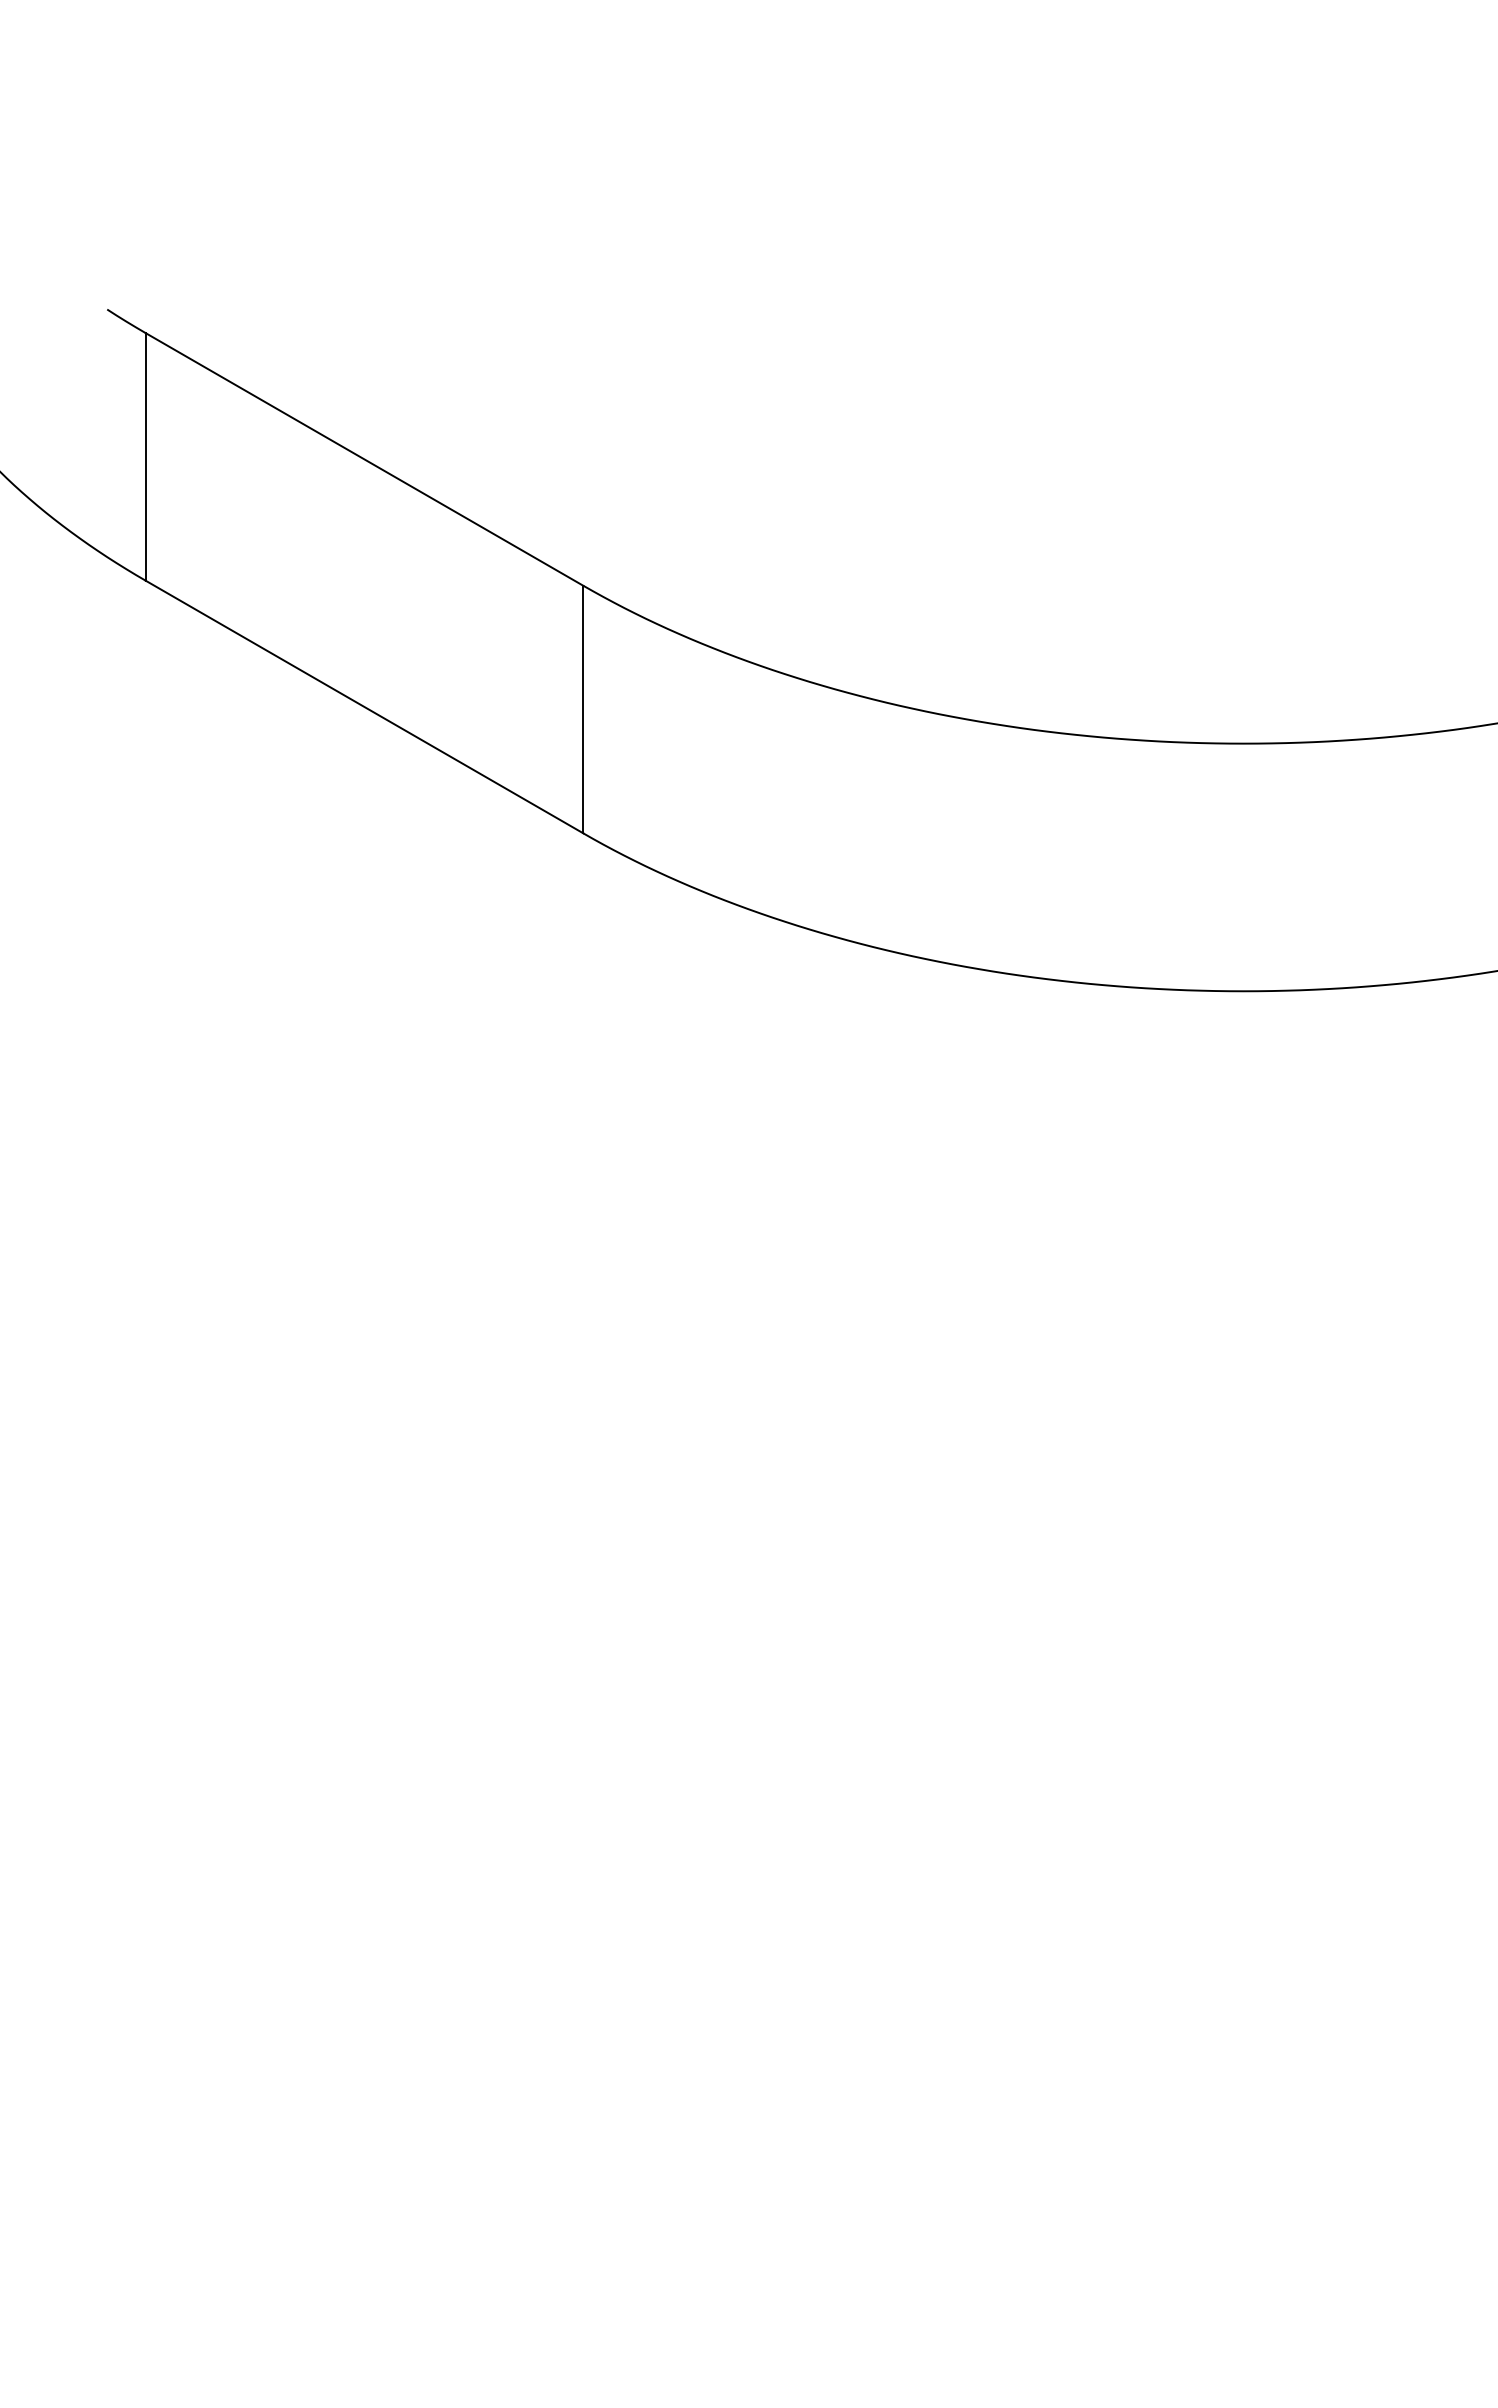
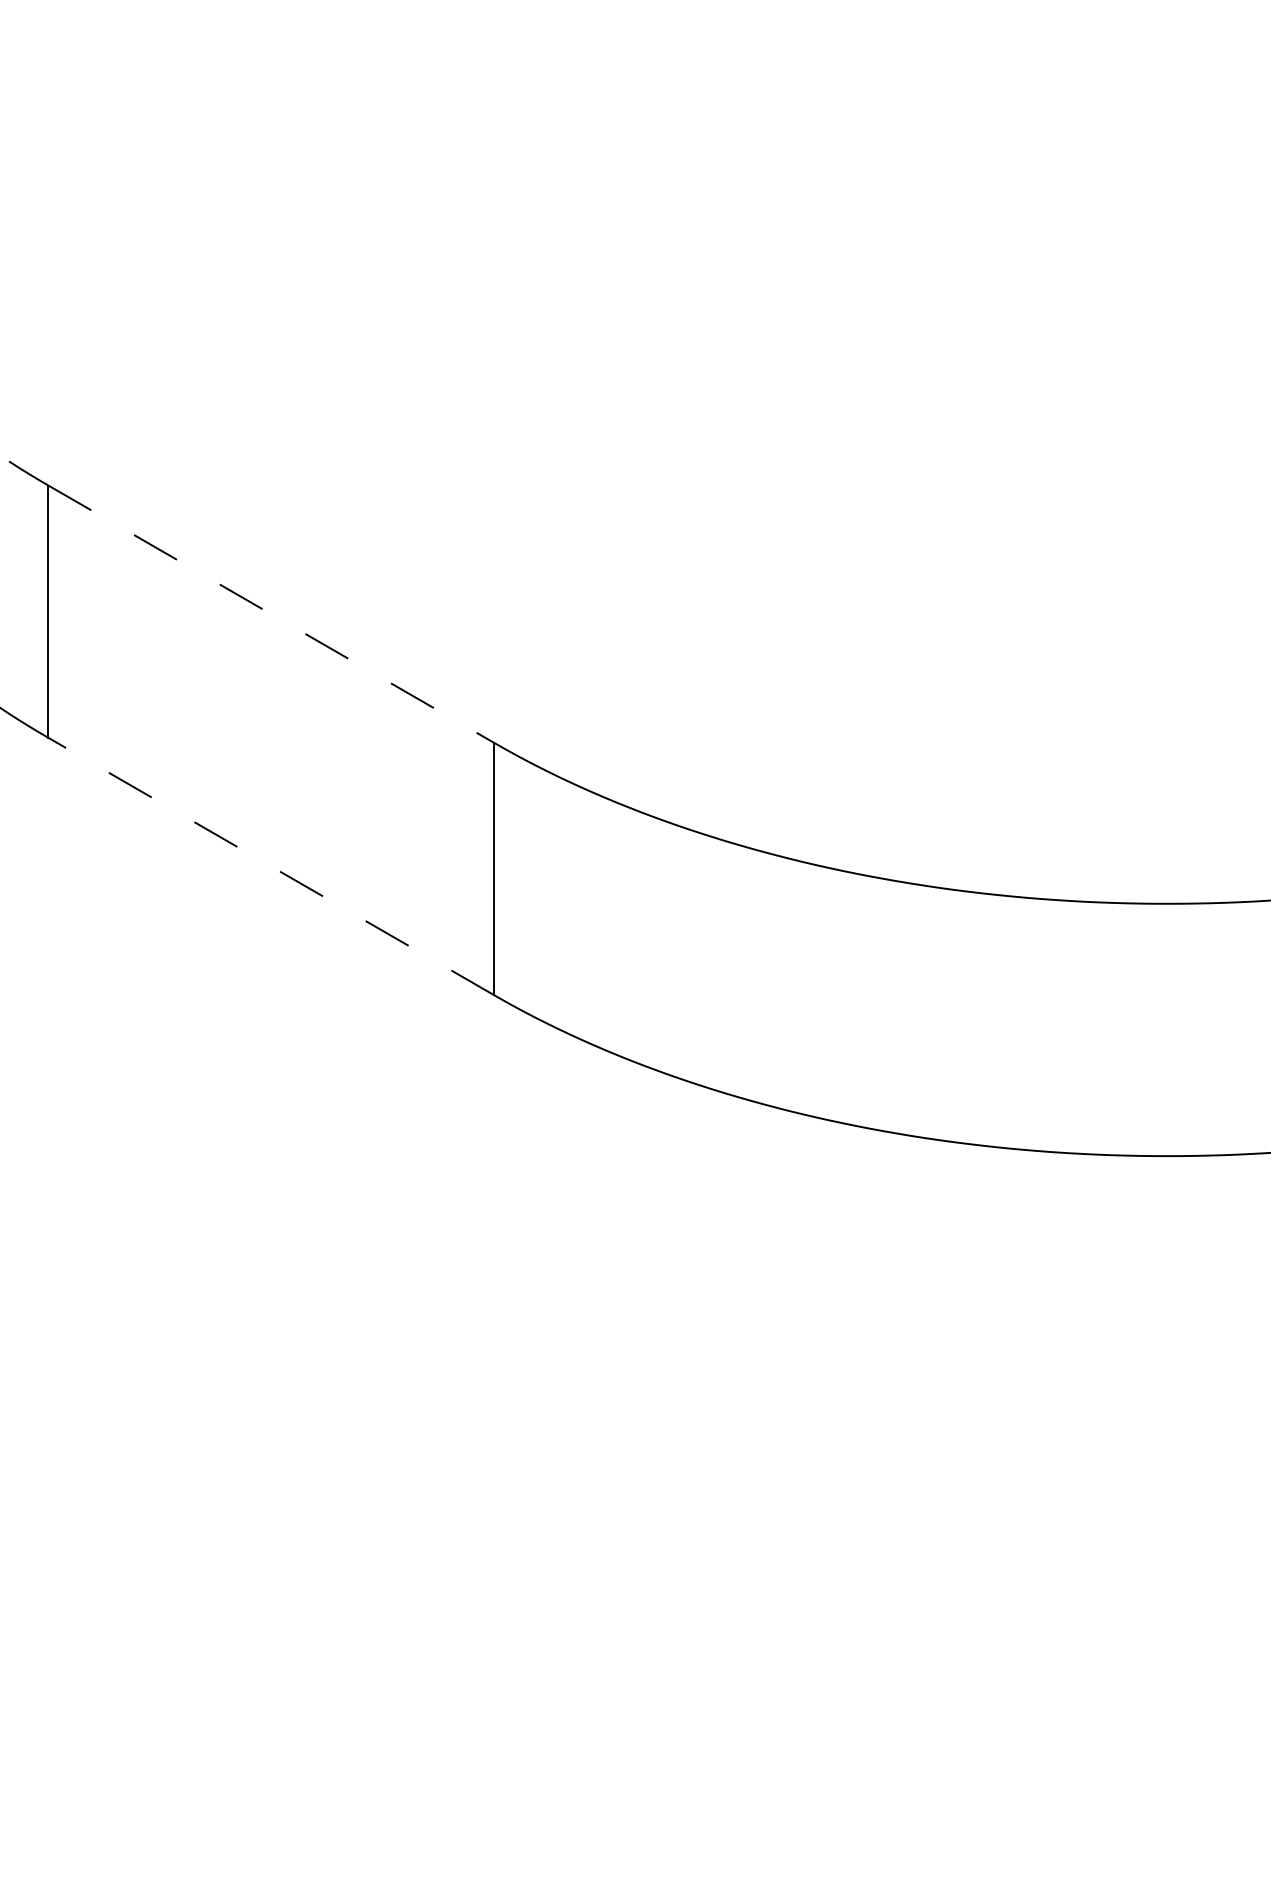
line: (364, 459) -> (271, 614), solid -> dashed
line: (364, 707) -> (271, 866), solid -> dashed

